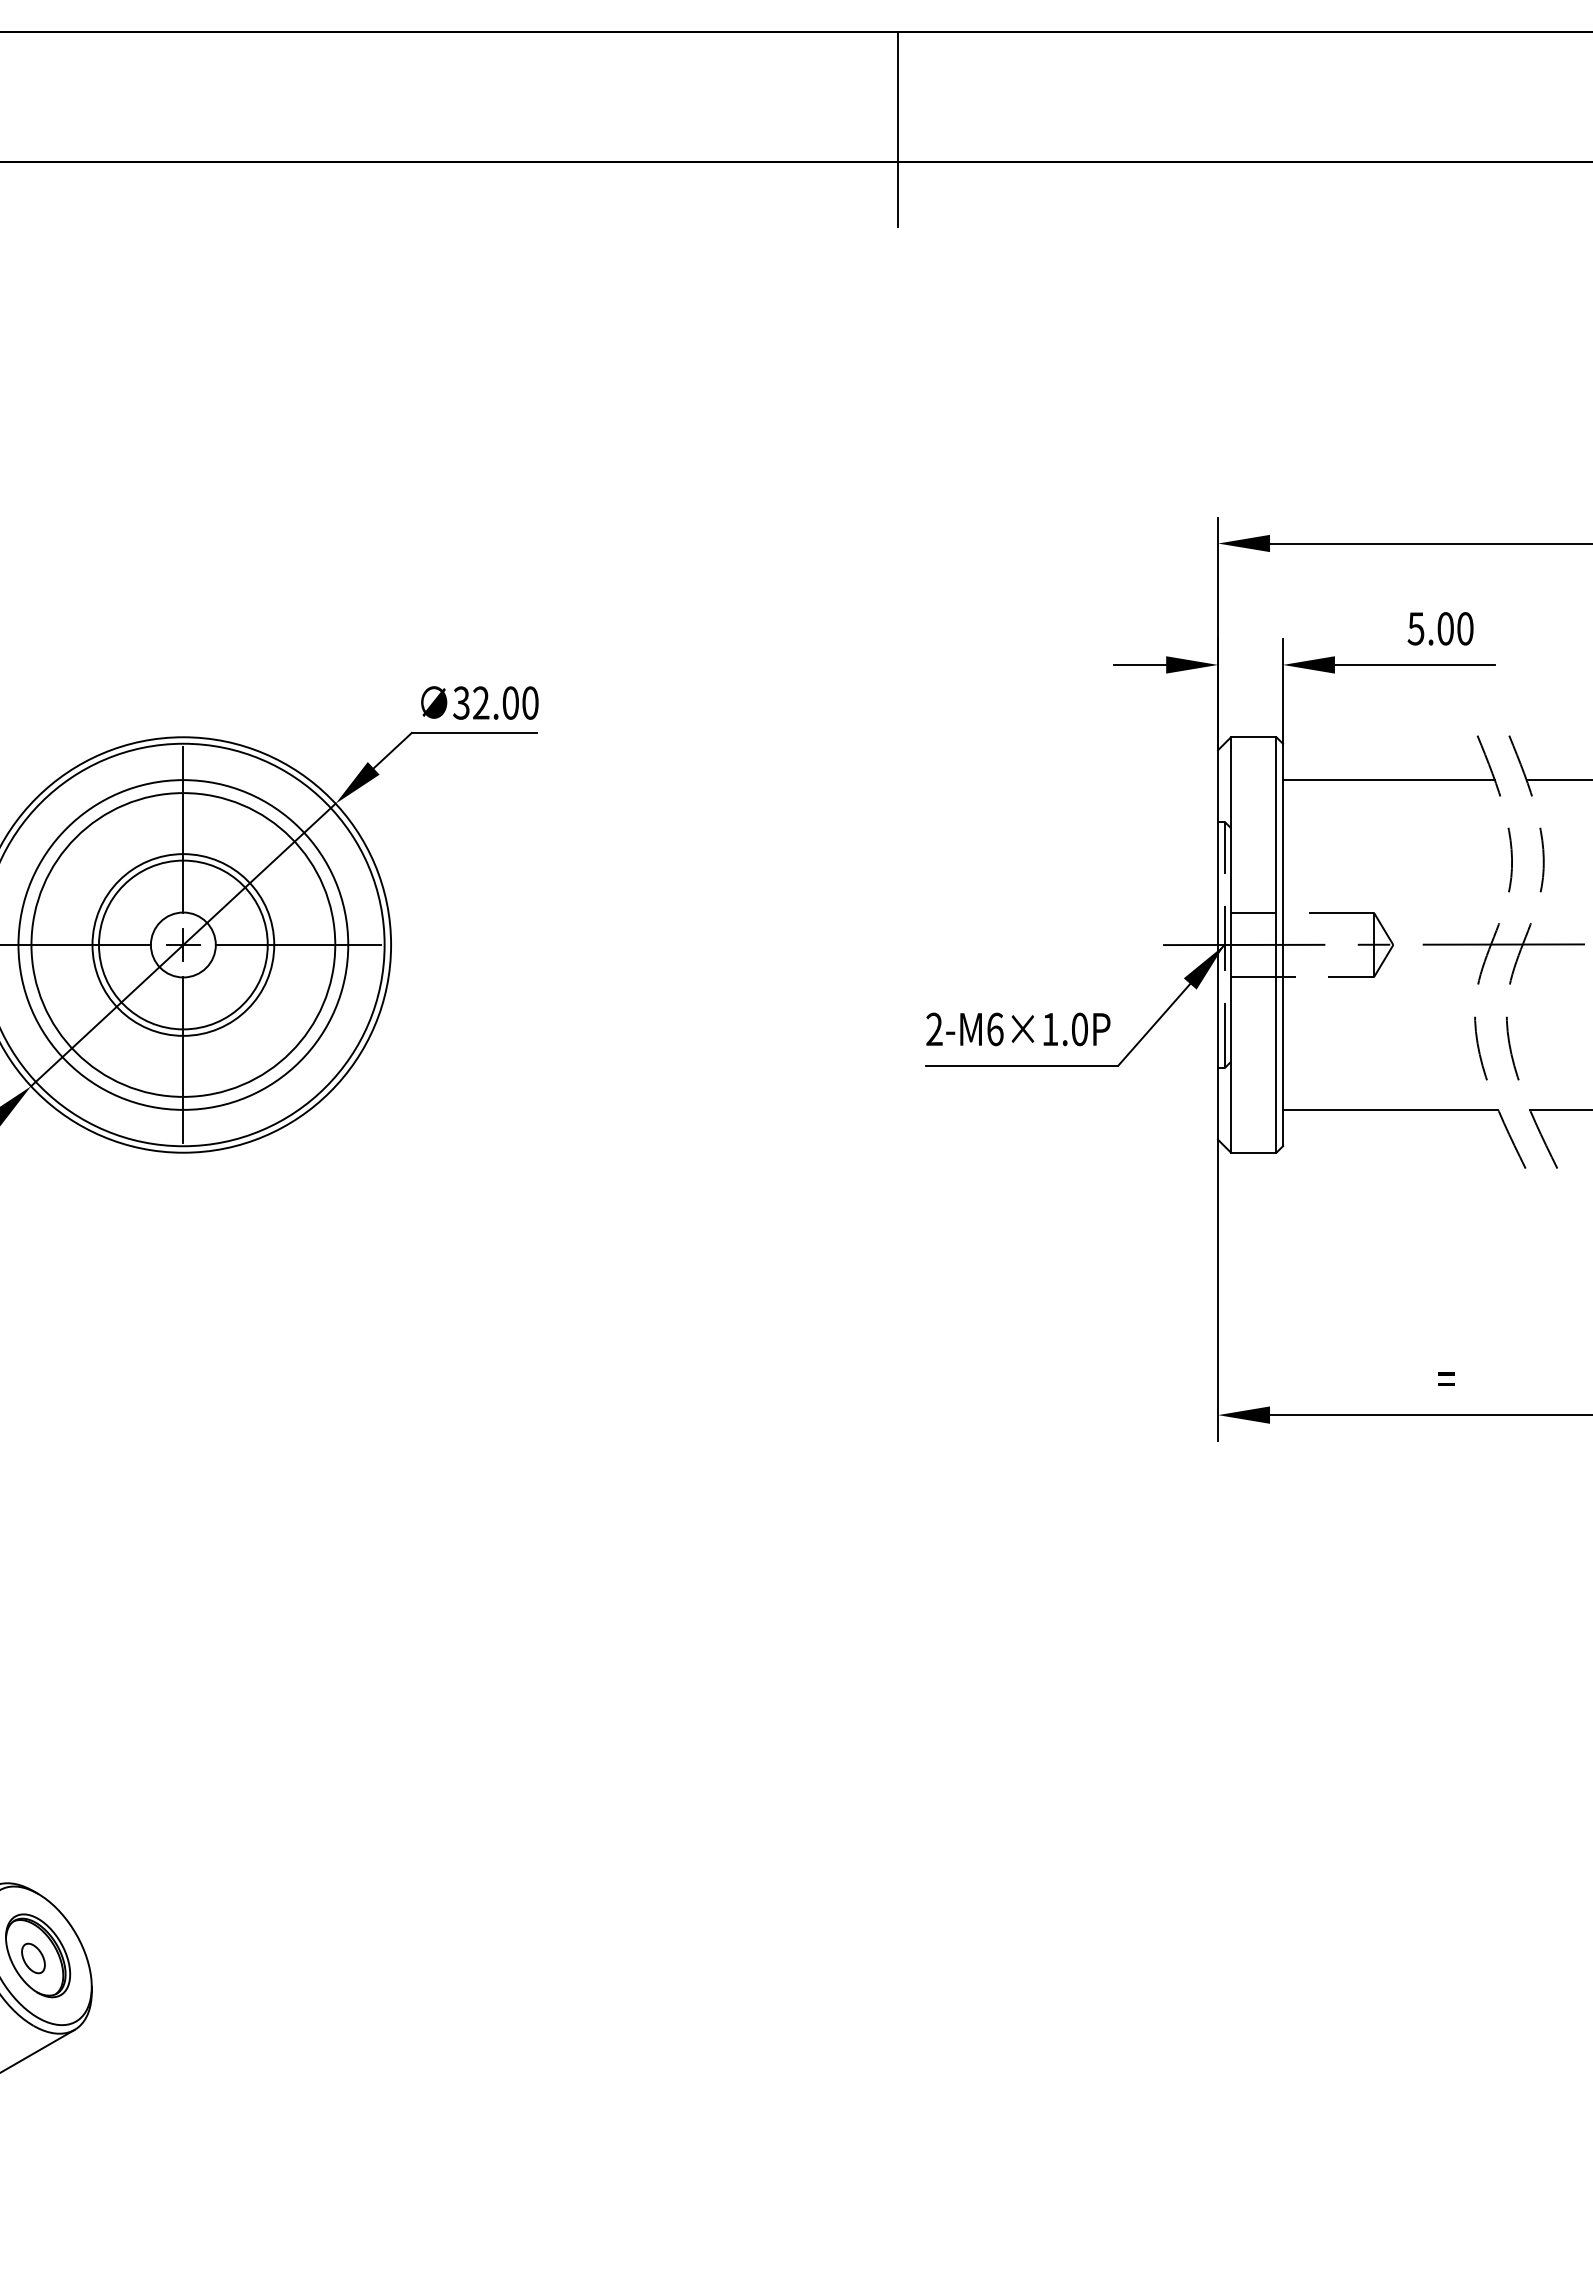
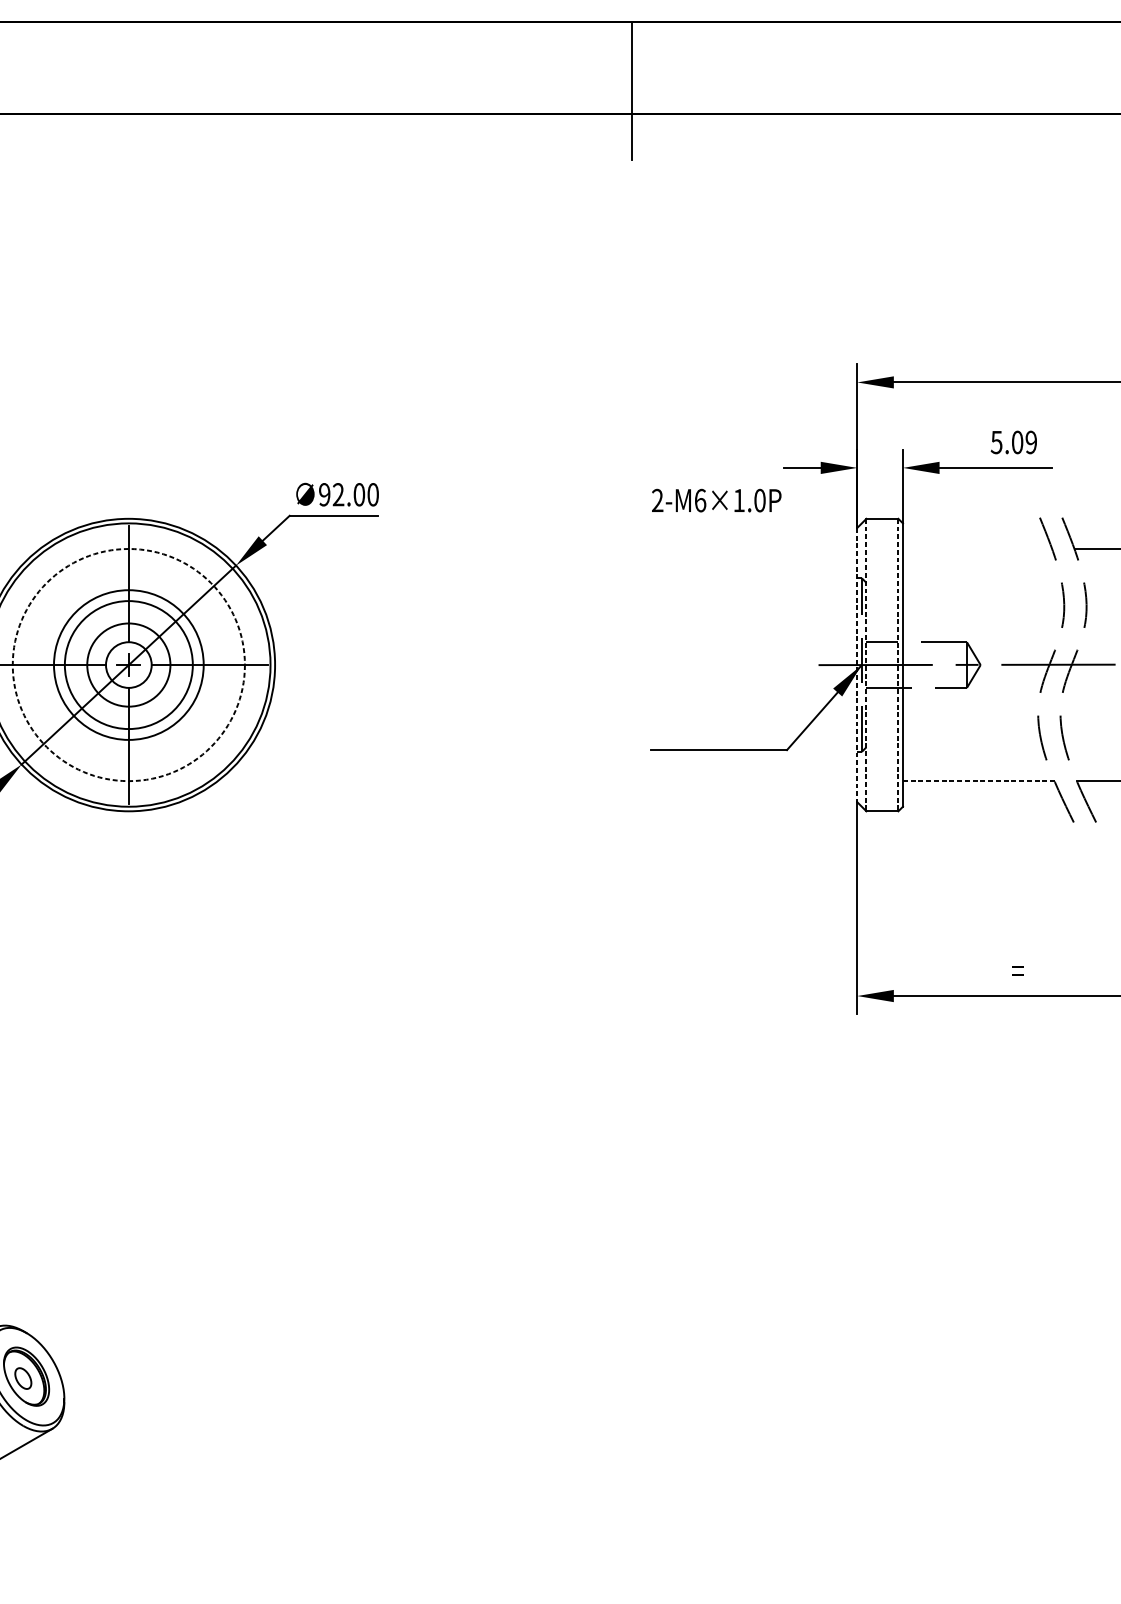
text: (1465, 628) -> (1031, 442), 5.00 -> 5.09
text: (461, 702) -> (324, 494), 32.00 -> 92.00
line: (1388, 780) -> (977, 549), removed
circle: (182, 944) -> (128, 664), size x0.7
circle: (183, 944) -> (128, 664), size x0.7
circle: (183, 944) -> (128, 664), solid -> dashed
line: (1218, 945) -> (857, 665), solid -> dashed
line: (1231, 945) -> (866, 665), solid -> dashed
line: (1276, 945) -> (898, 665), solid -> dashed
text: (1018, 1029) -> (716, 500), moved
line: (1390, 1109) -> (978, 780), solid -> dashed

